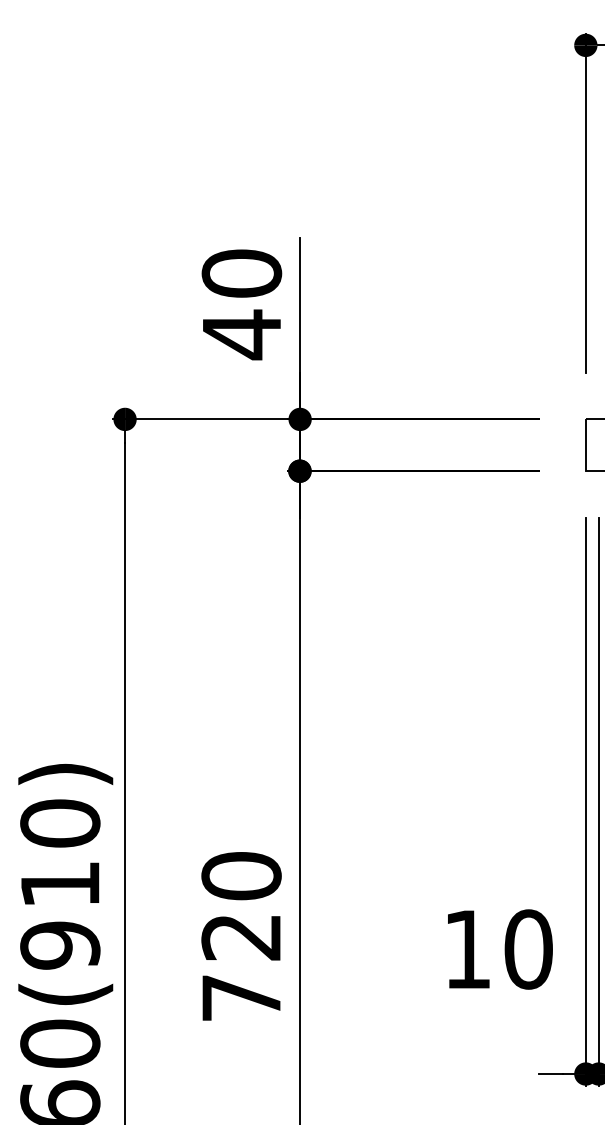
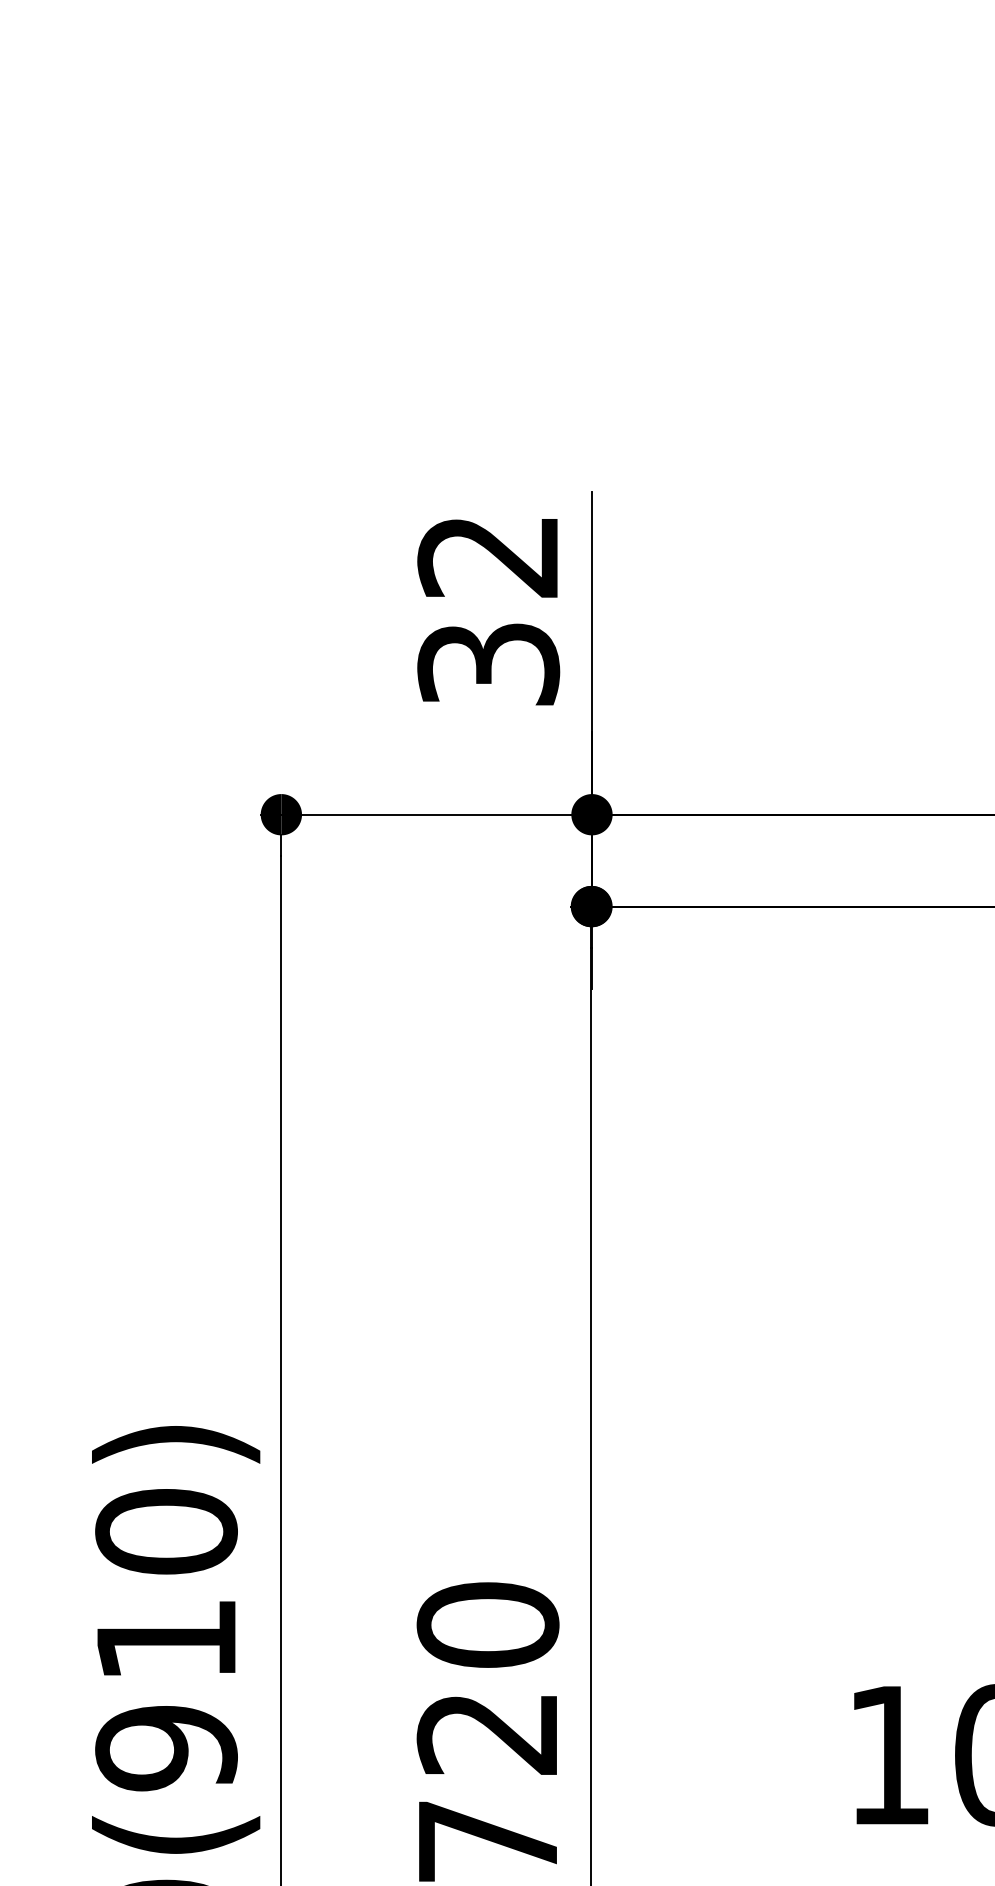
text: (241, 304) -> (487, 610), 40 -> 32

